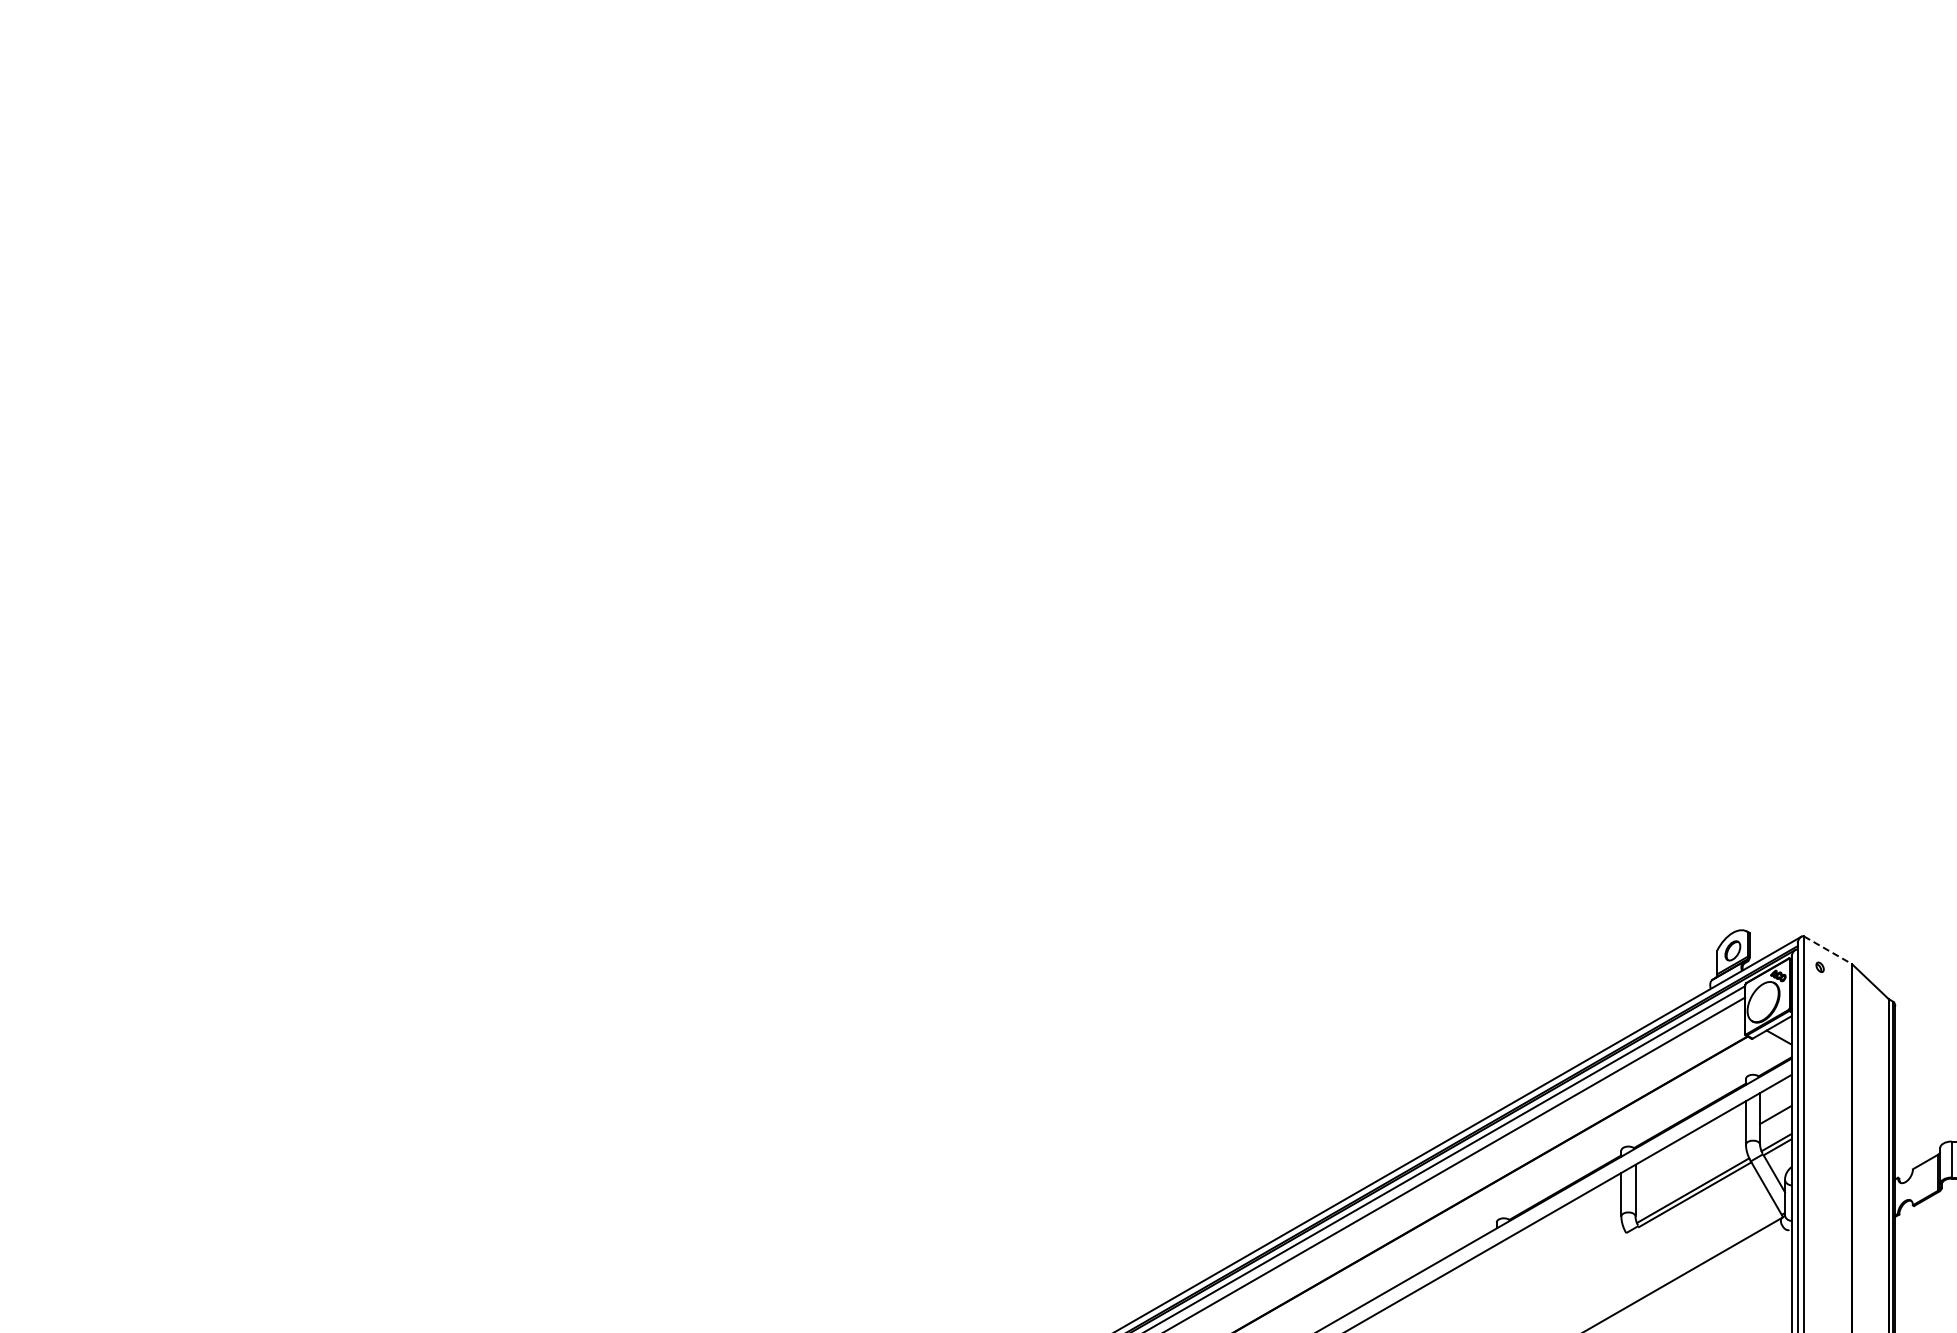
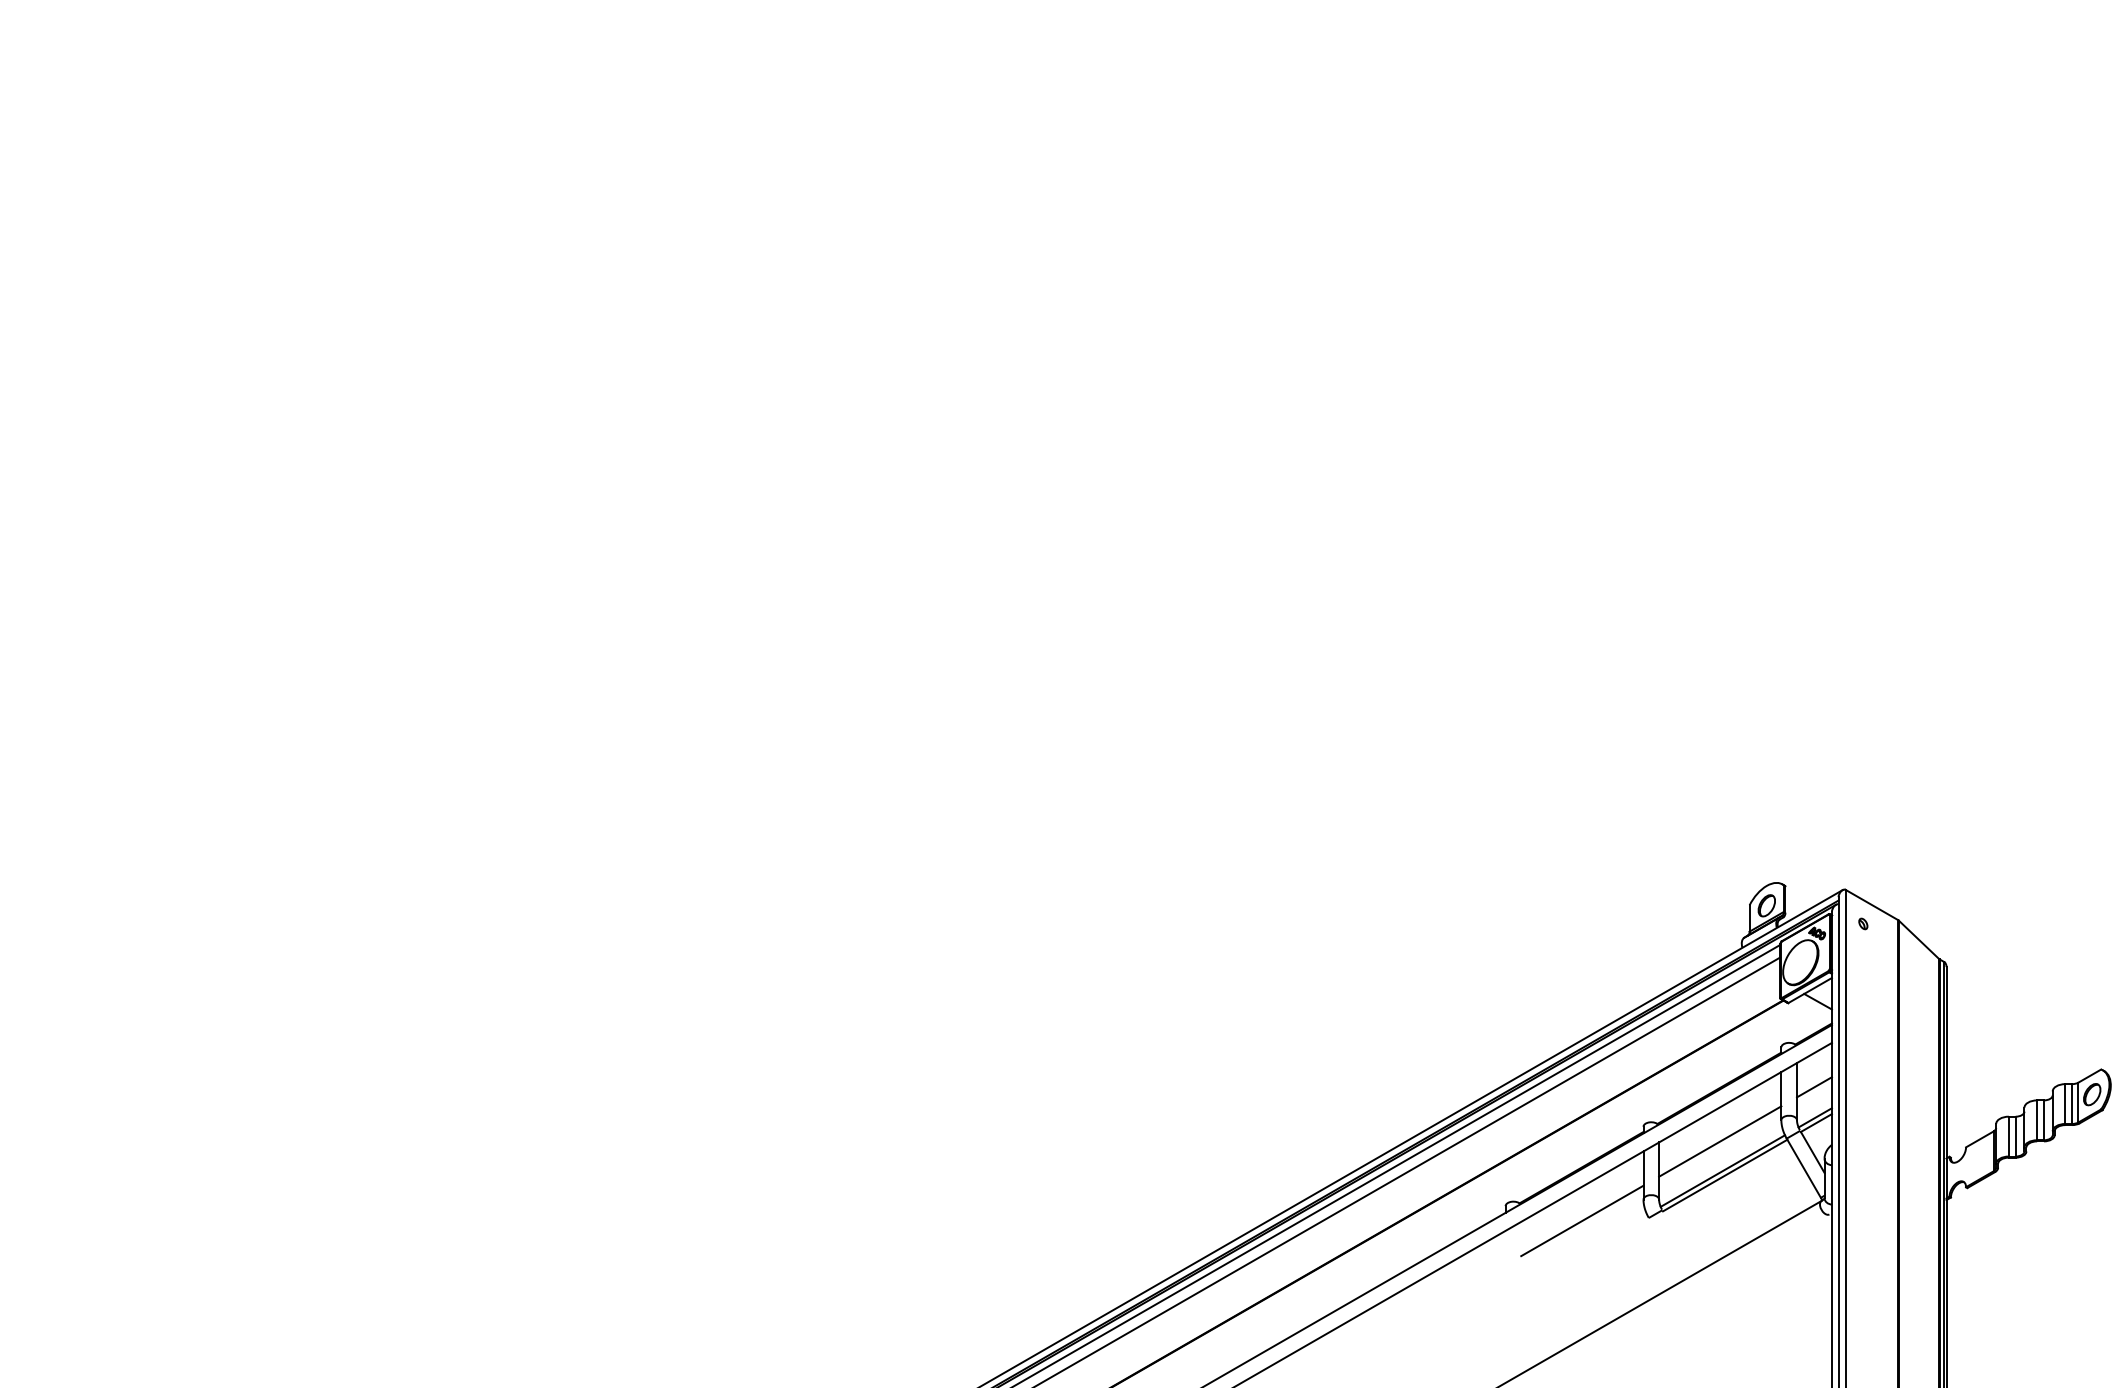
line: (1828, 950) -> (1872, 905), dashed -> solid
line: (1690, 1163) -> (1719, 1141), added
line: (1565, 1235) -> (1581, 1220), added

